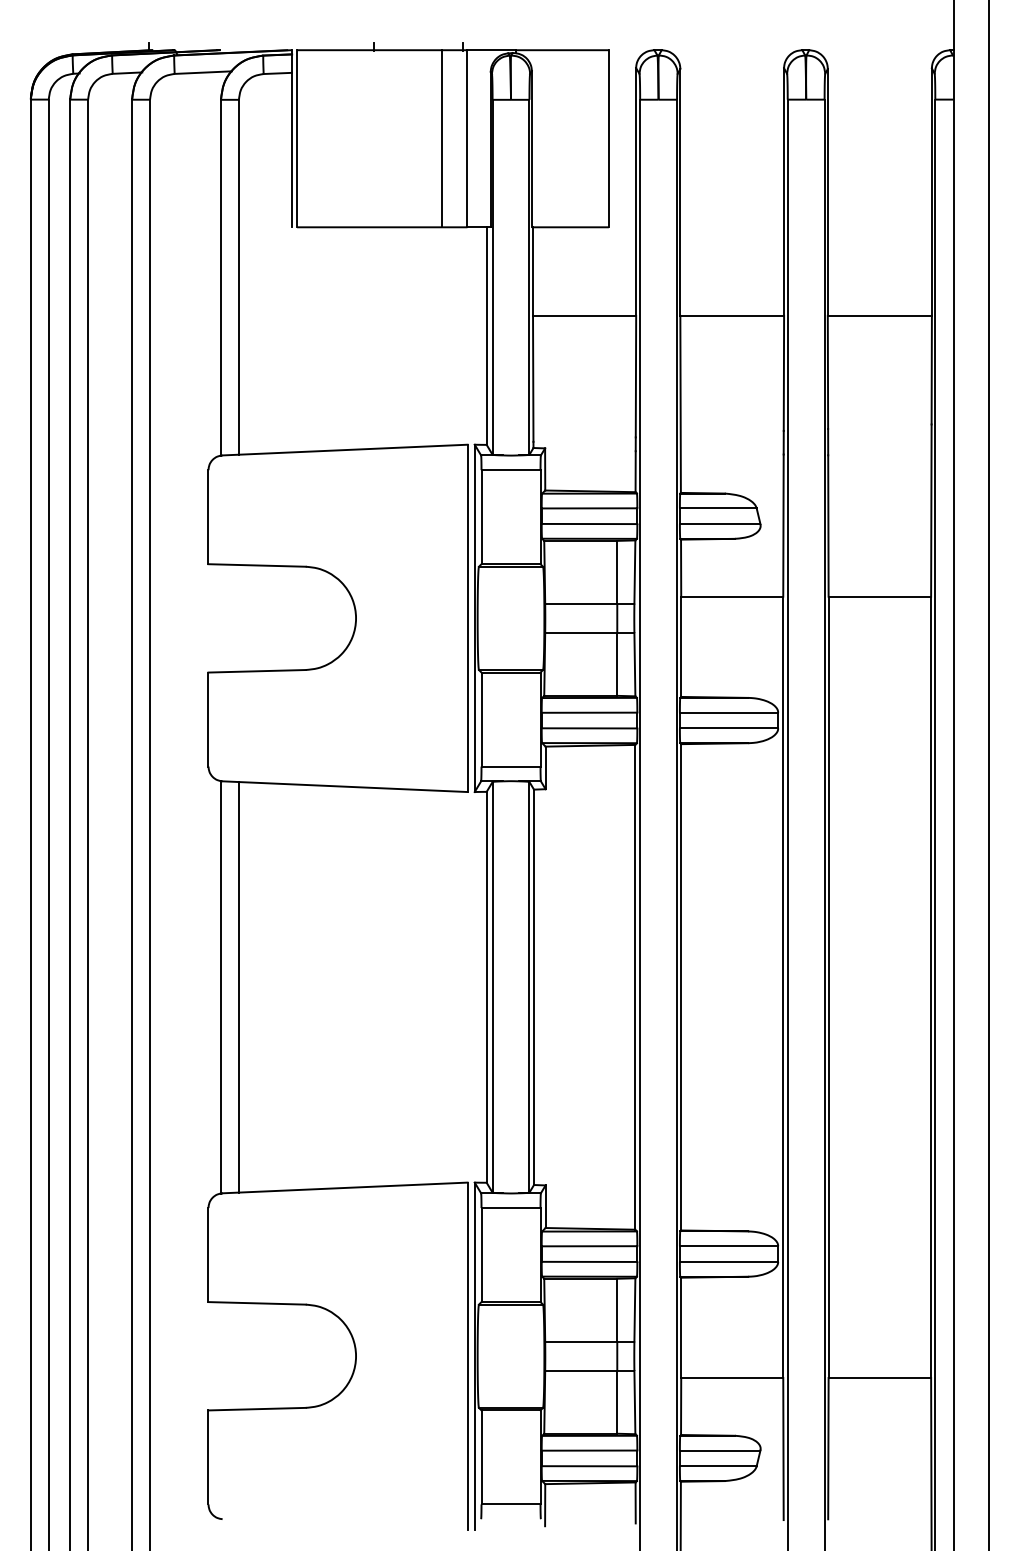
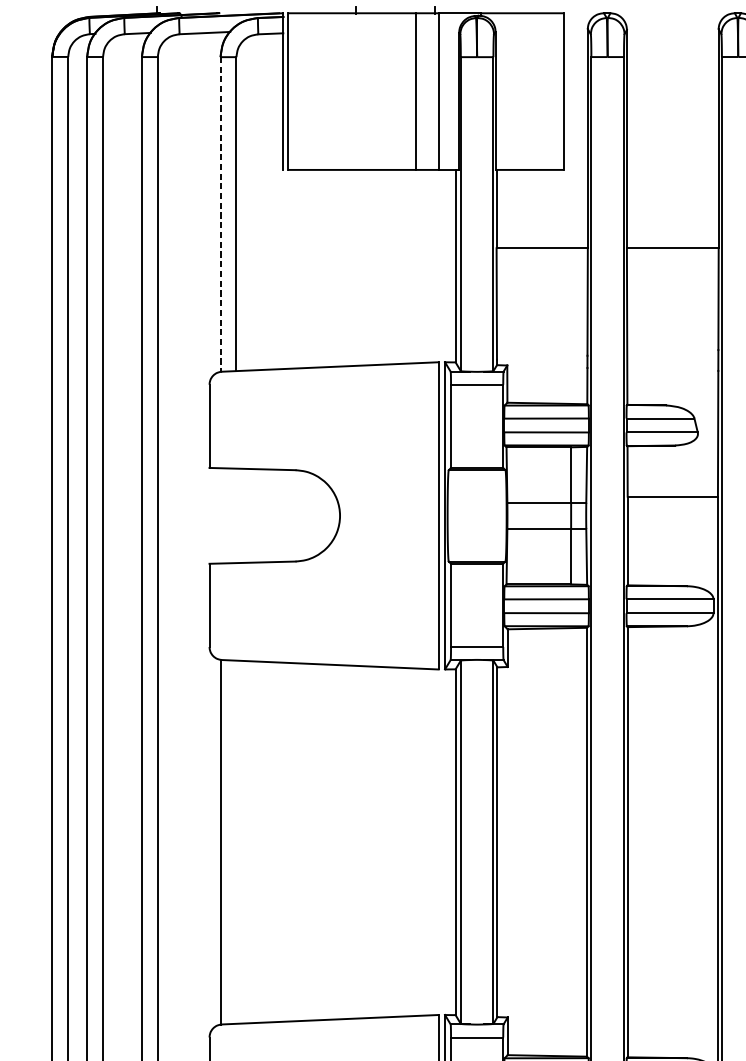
line: (220, 278) -> (220, 215), solid -> dashed
line: (238, 987) -> (236, 842), removed

